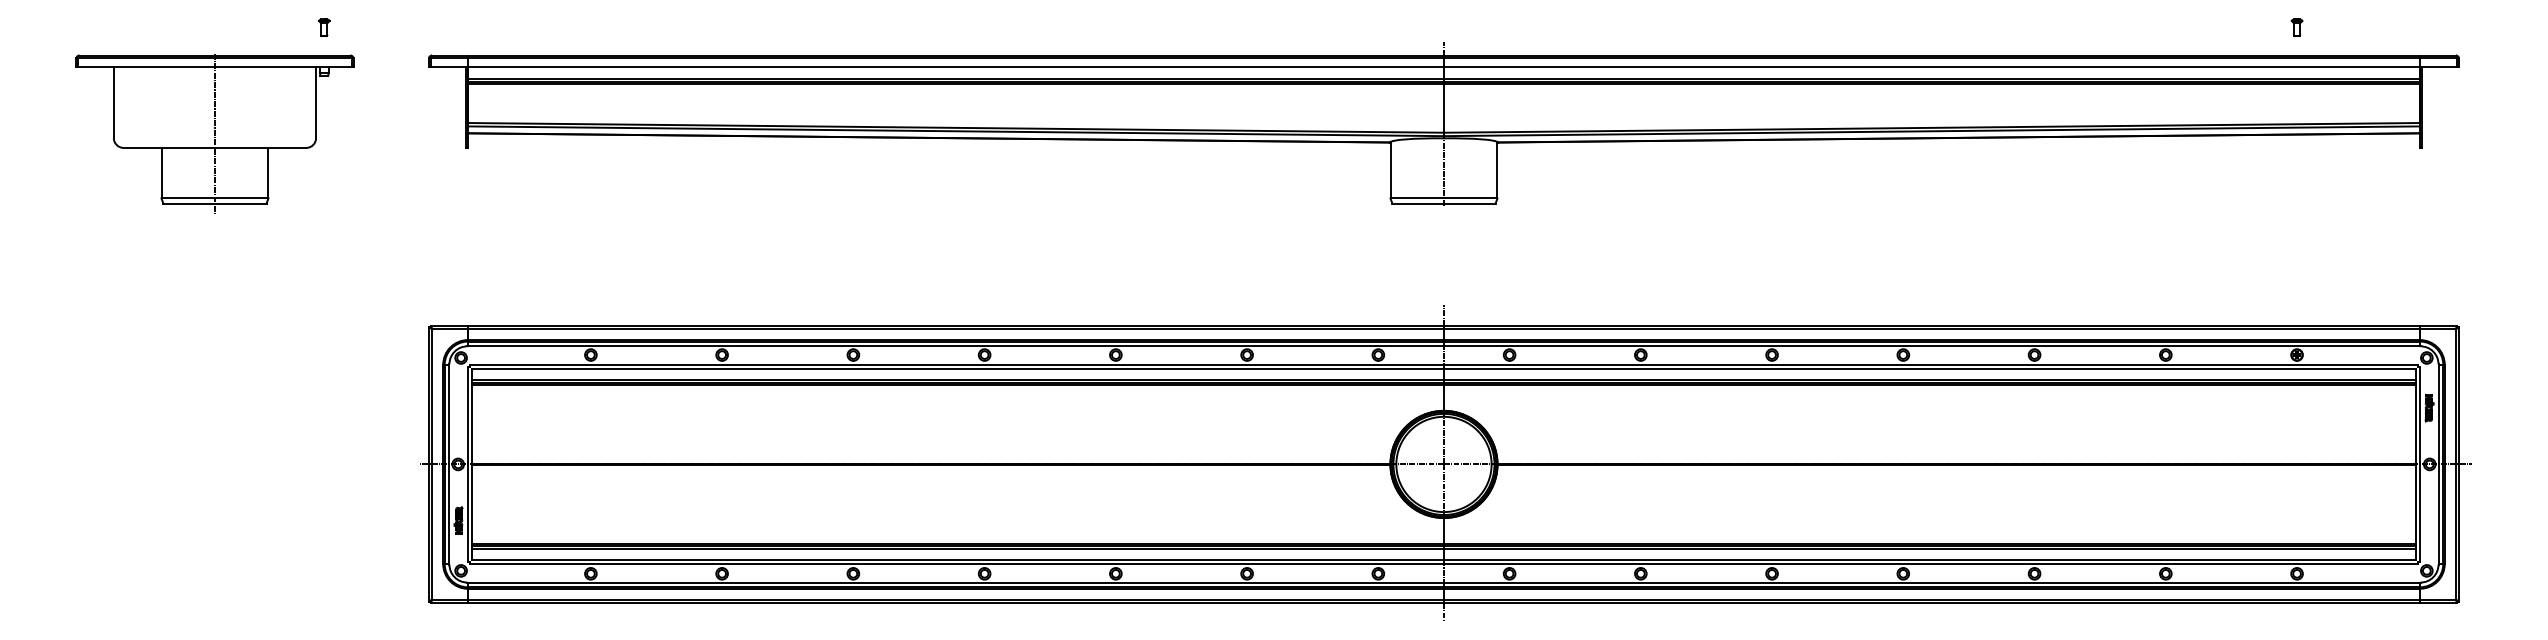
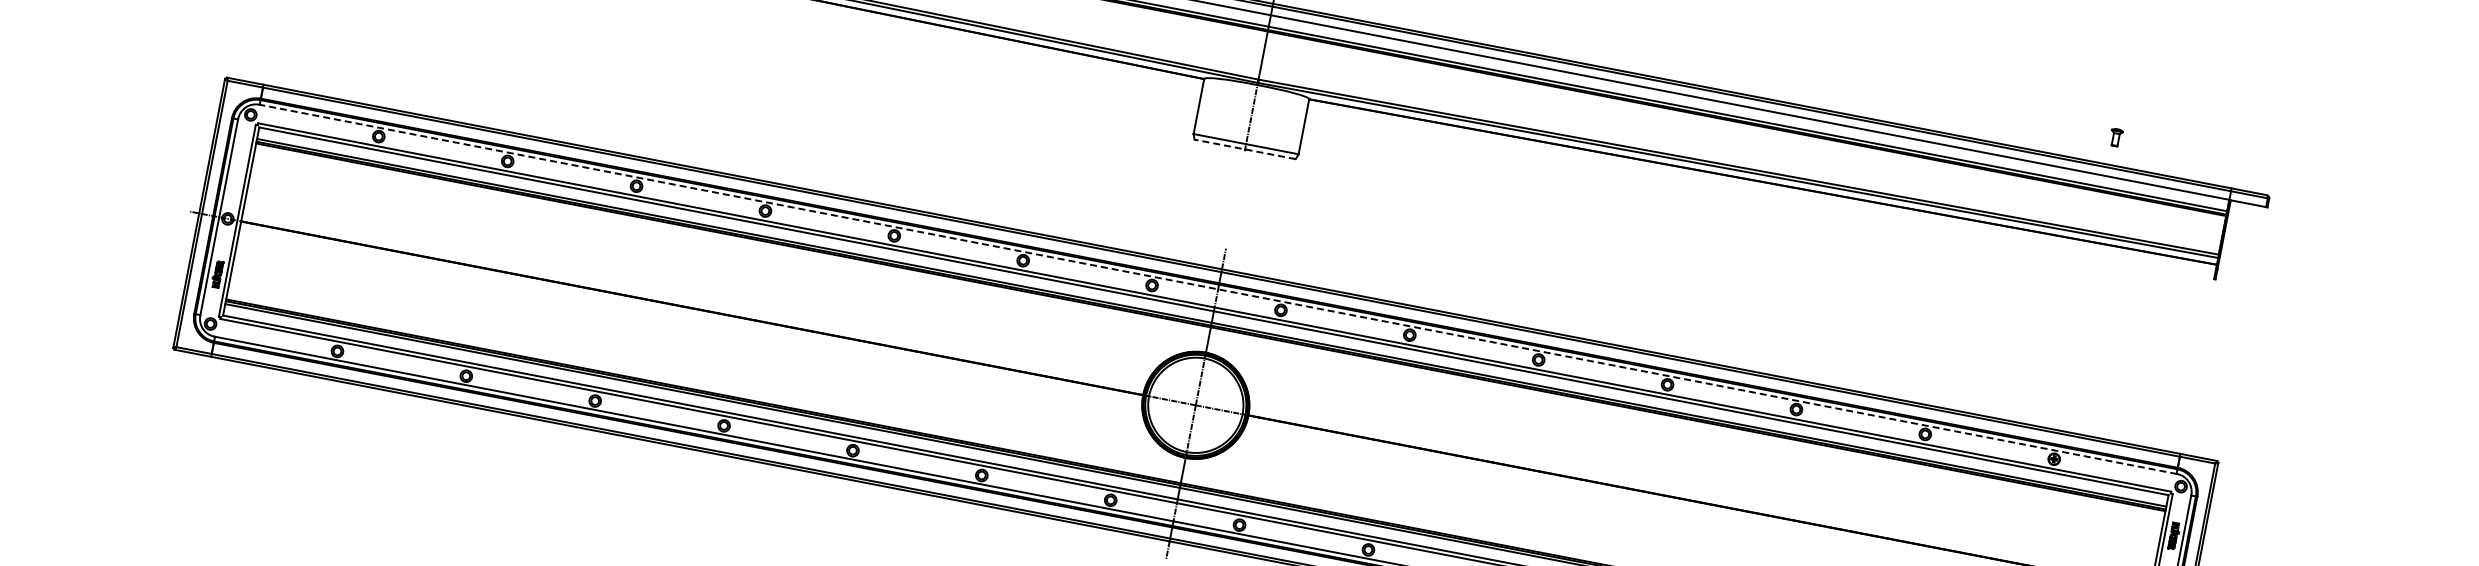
line: (1443, 203) -> (1244, 149), solid -> dashed
line: (1443, 346) -> (1217, 289), solid -> dashed

